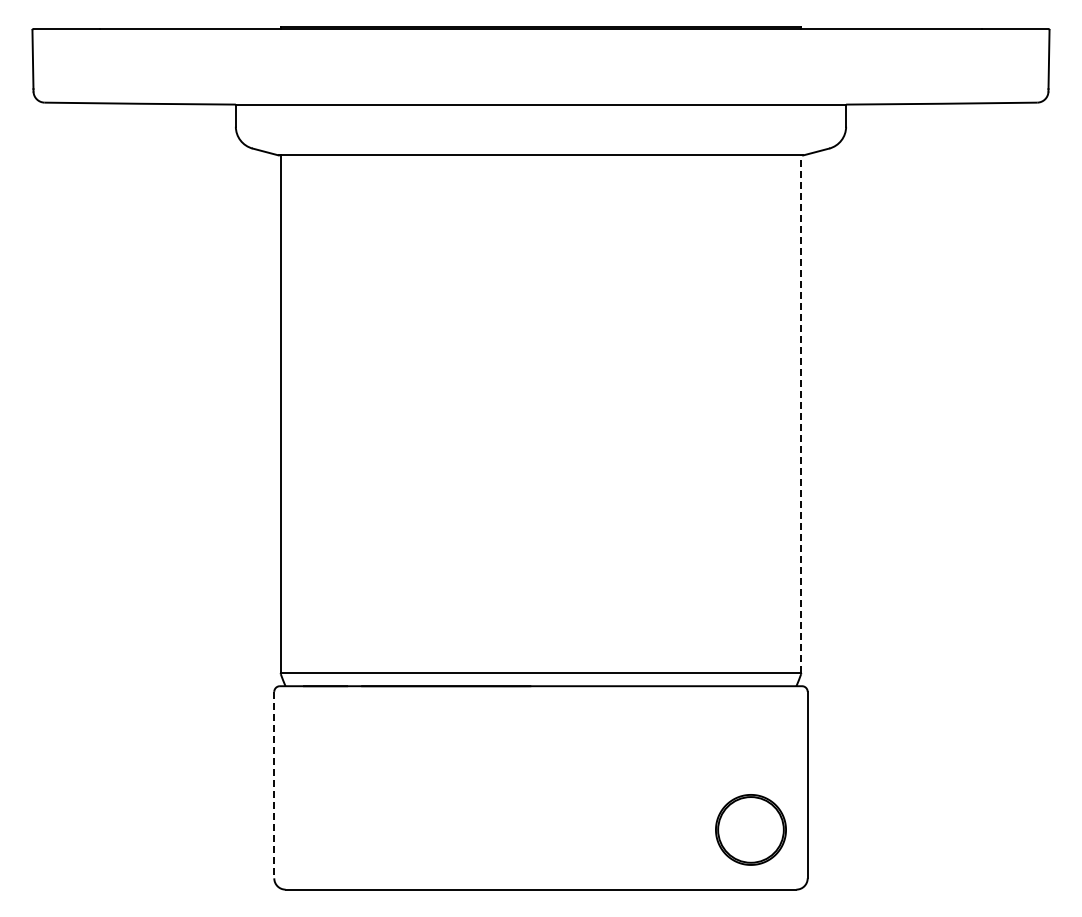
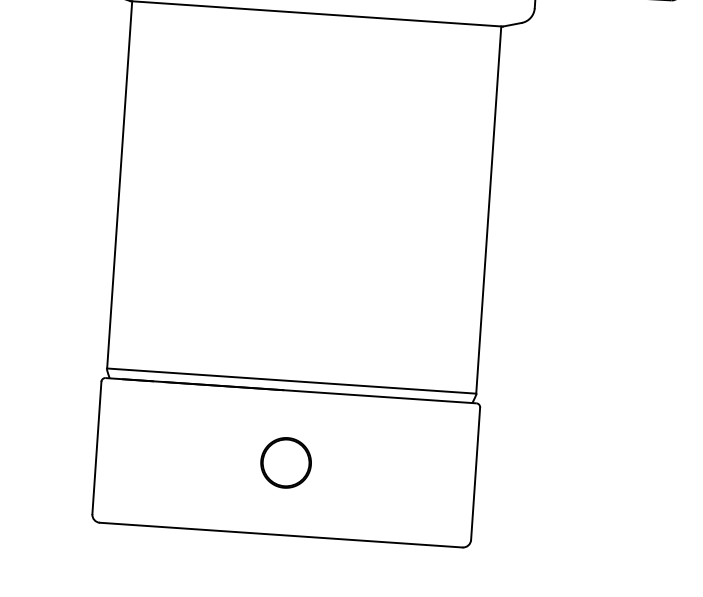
line: (800, 414) -> (488, 210), dashed -> solid
line: (274, 785) -> (97, 448), dashed -> solid
part: (750, 829) -> (285, 462), moved

